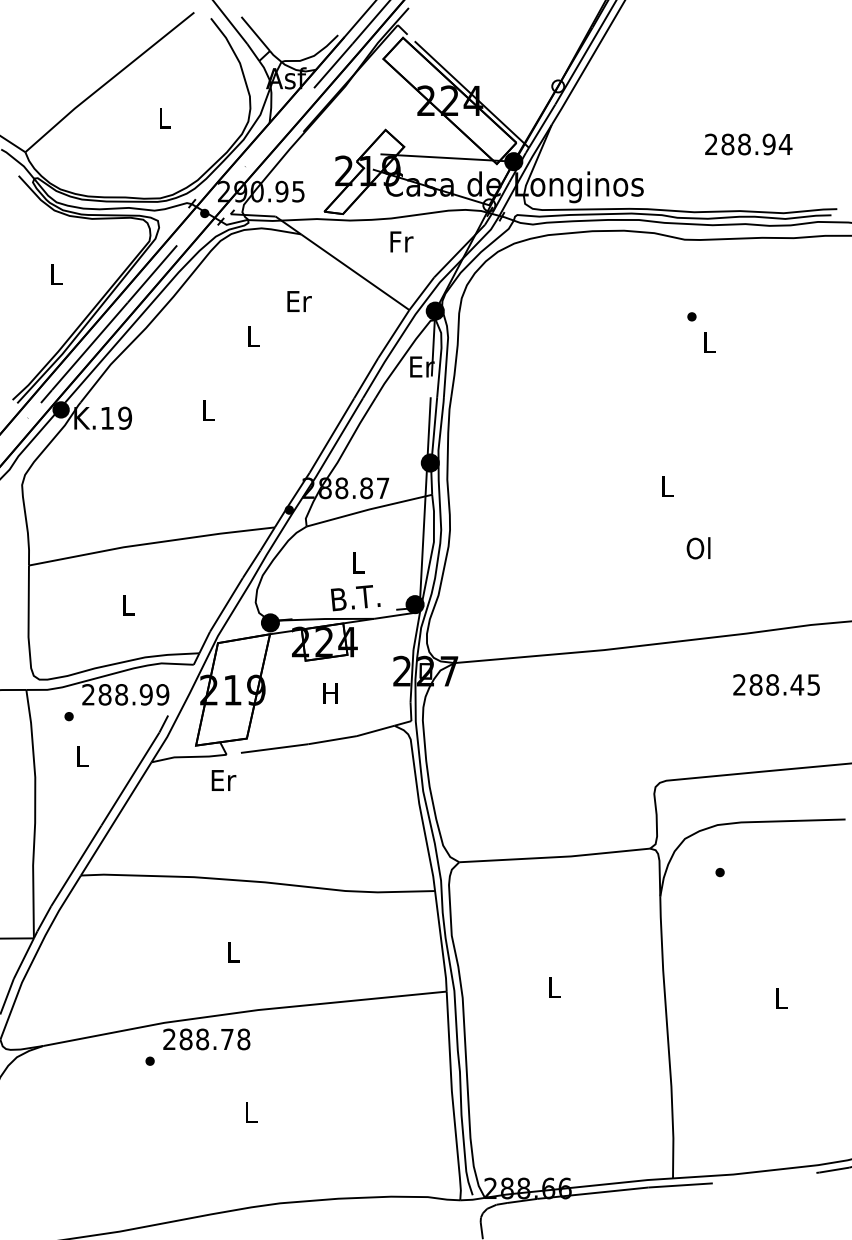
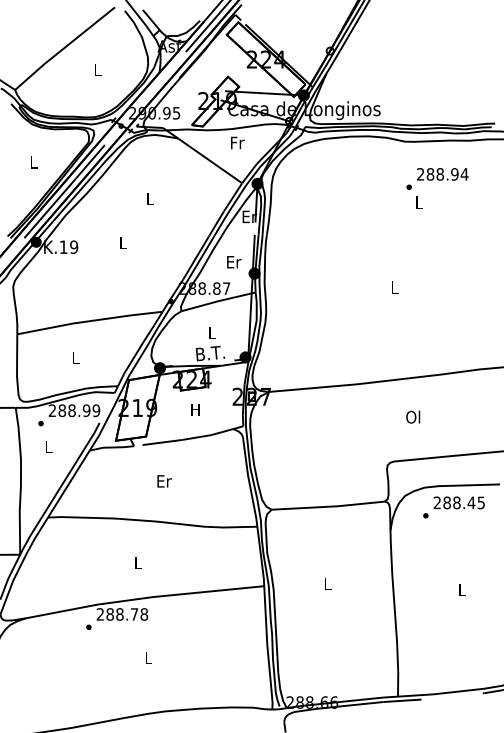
text: (748, 144) -> (442, 174), moved
text: (299, 301) -> (234, 262), moved
text: (699, 547) -> (413, 416), moved
text: (775, 684) -> (458, 502), moved
text: (223, 780) -> (164, 481), moved

